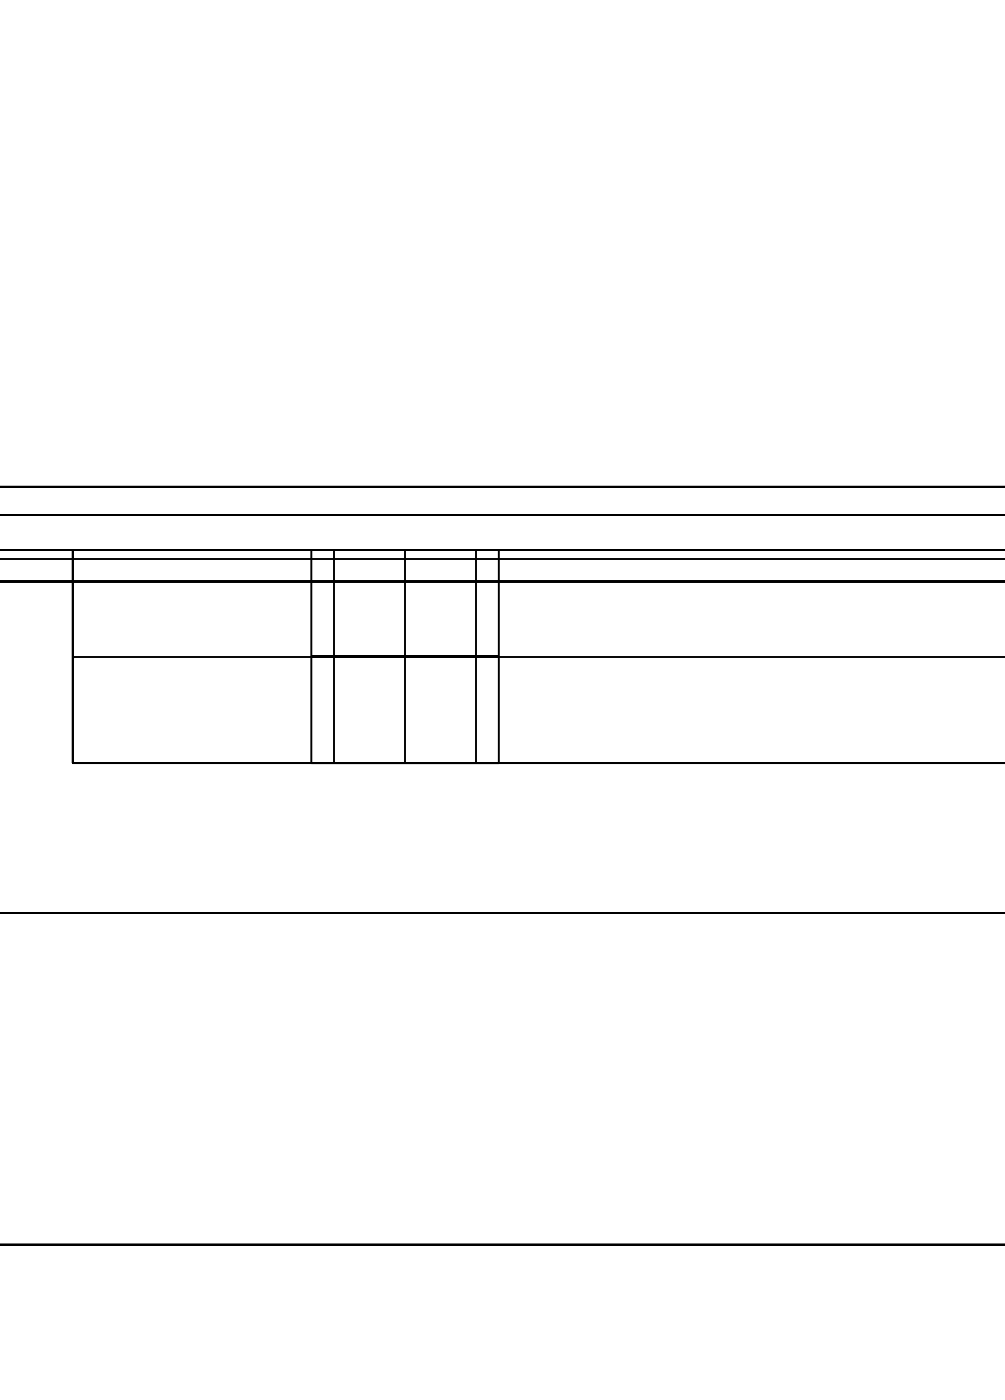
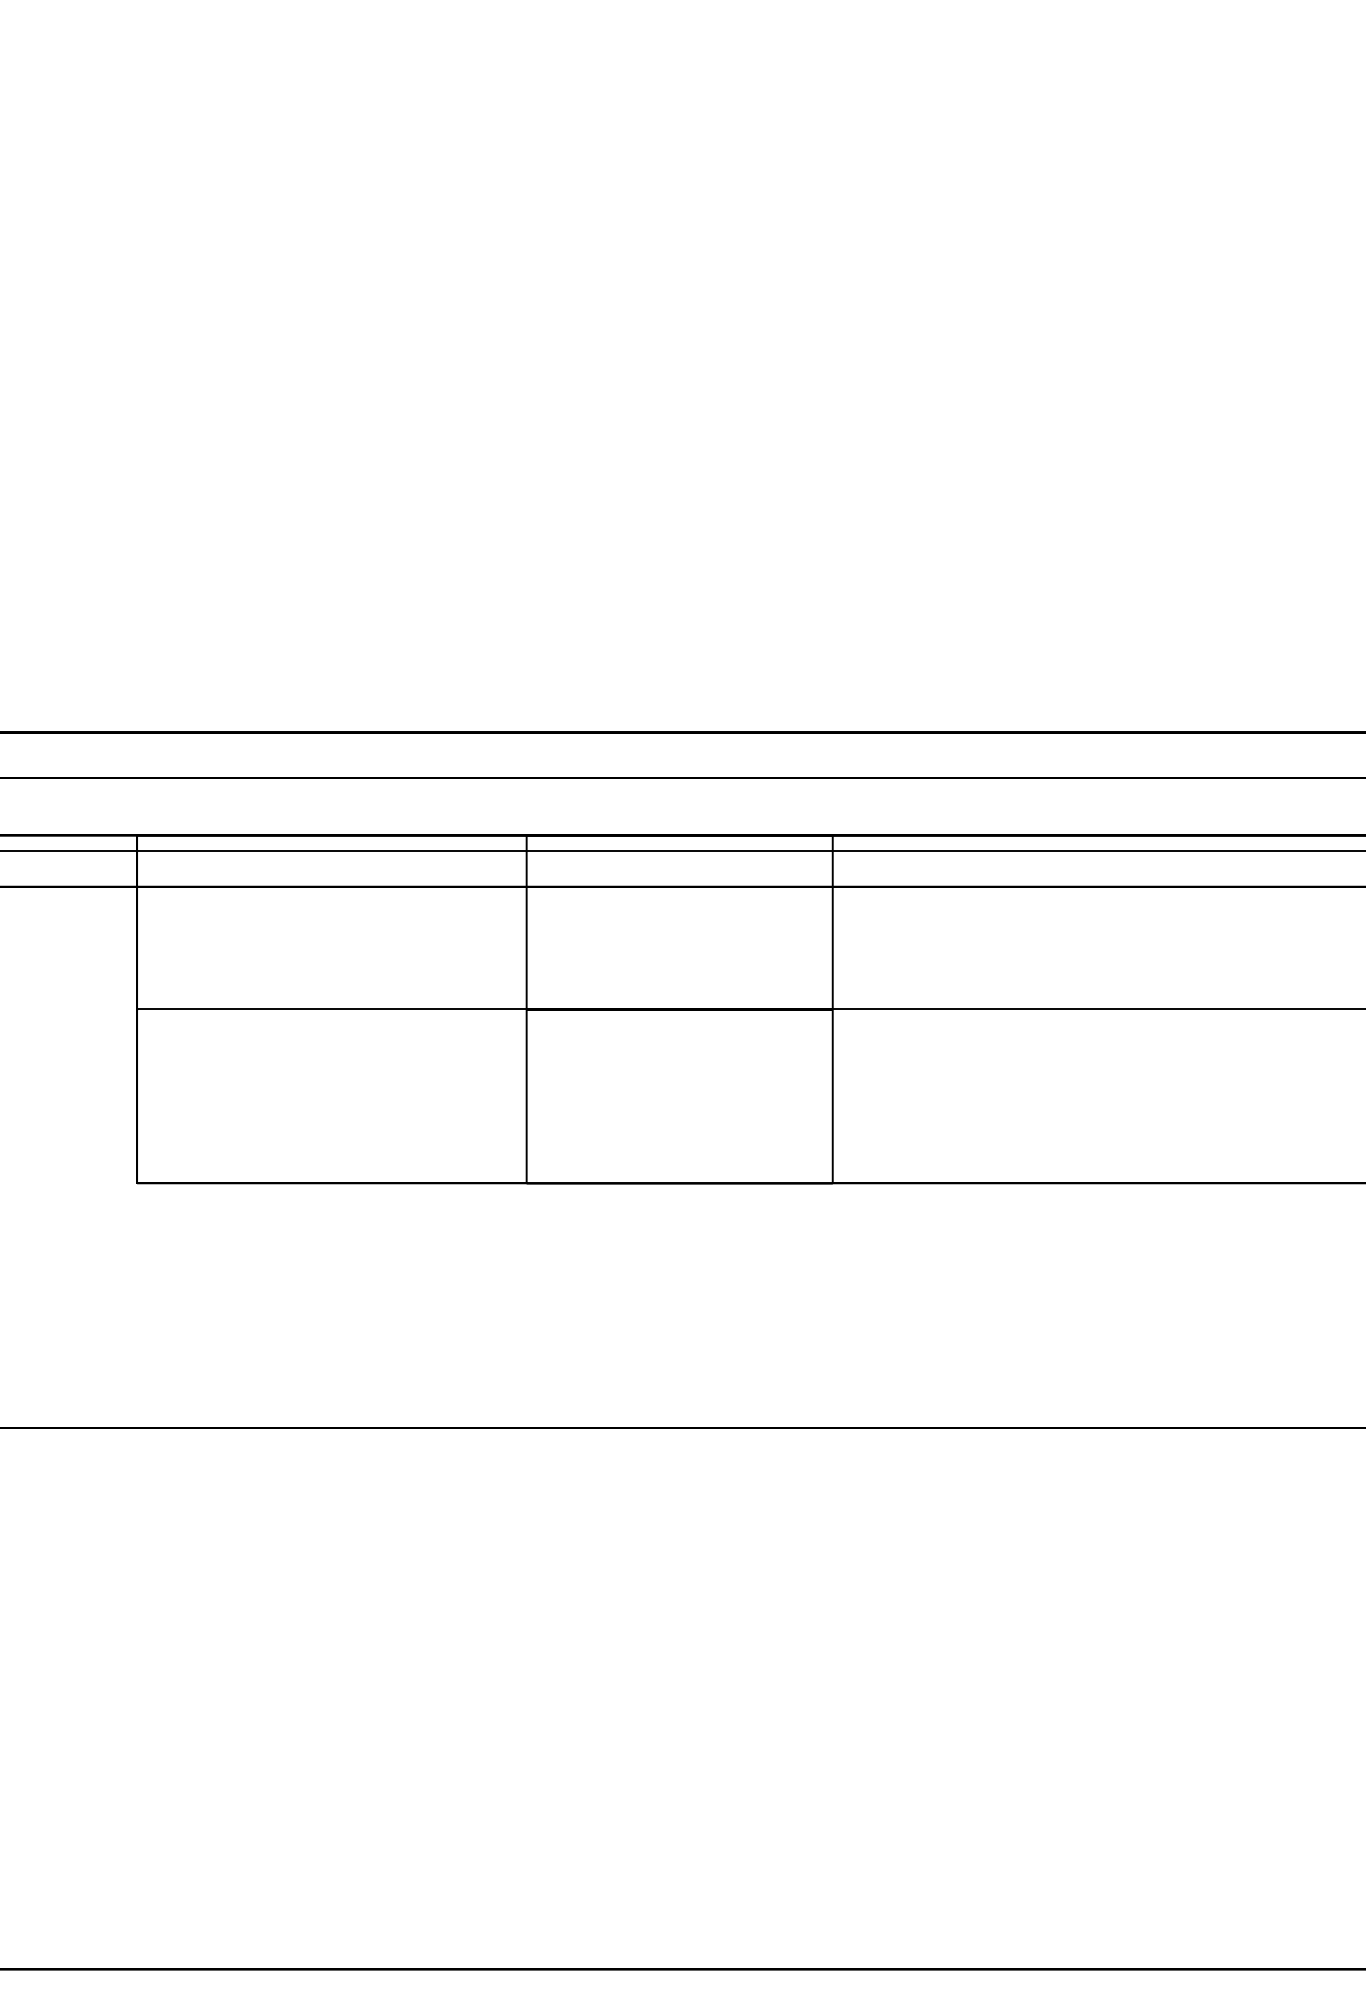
line: (333, 656) -> (562, 1009), removed
line: (405, 656) -> (680, 1009), removed
line: (476, 656) -> (796, 1009), removed

